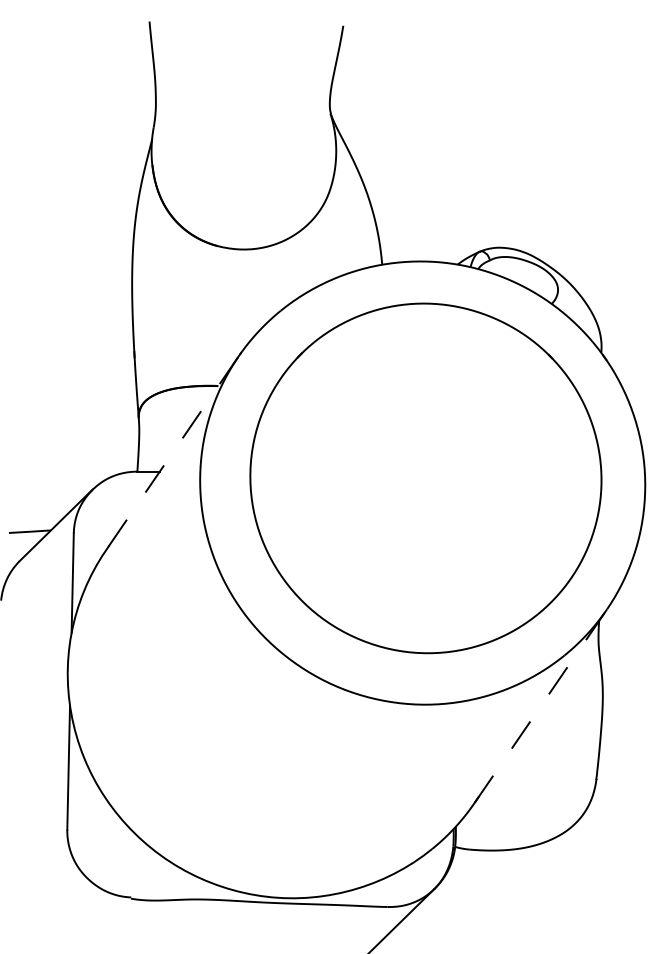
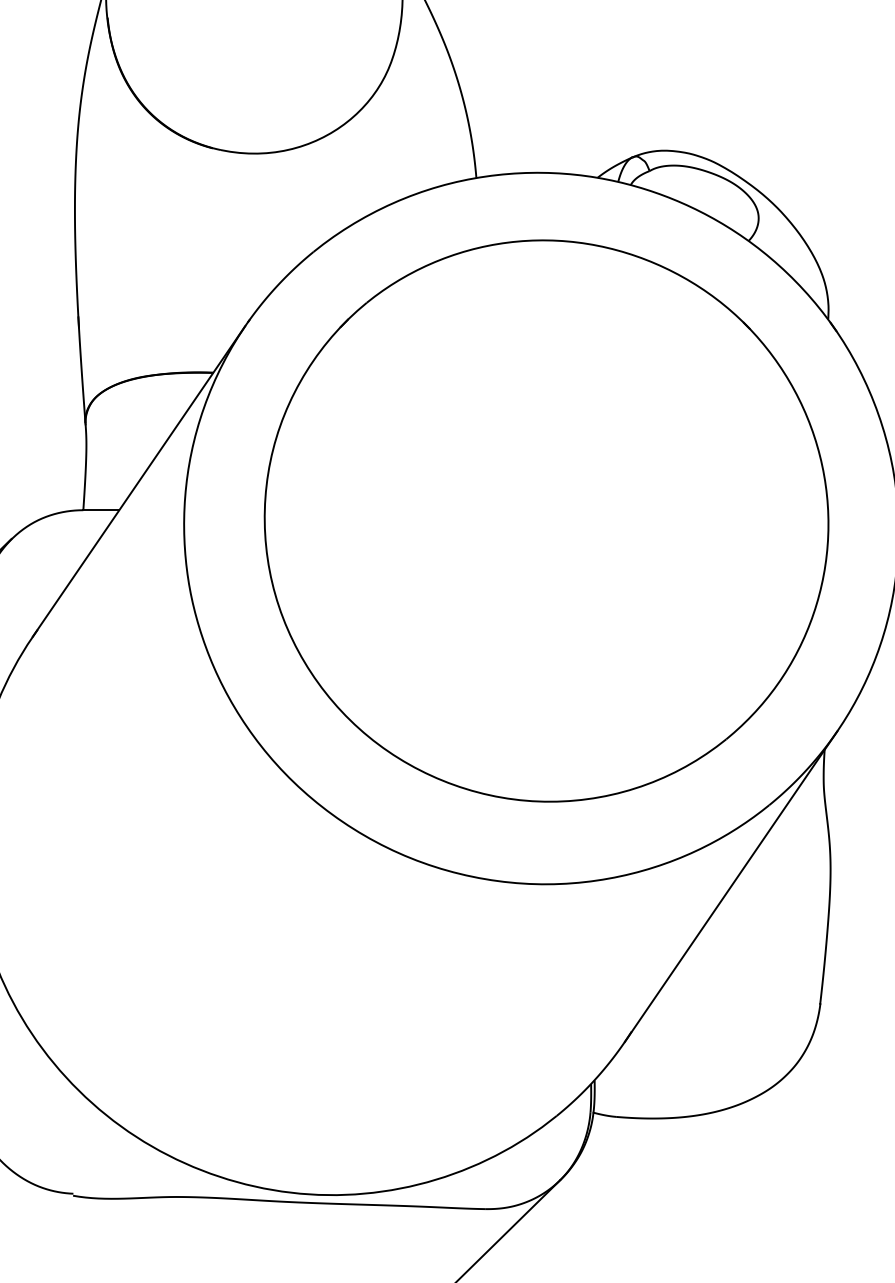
line: (171, 454) -> (138, 482), dashed -> solid
line: (541, 705) -> (732, 885), dashed -> solid

